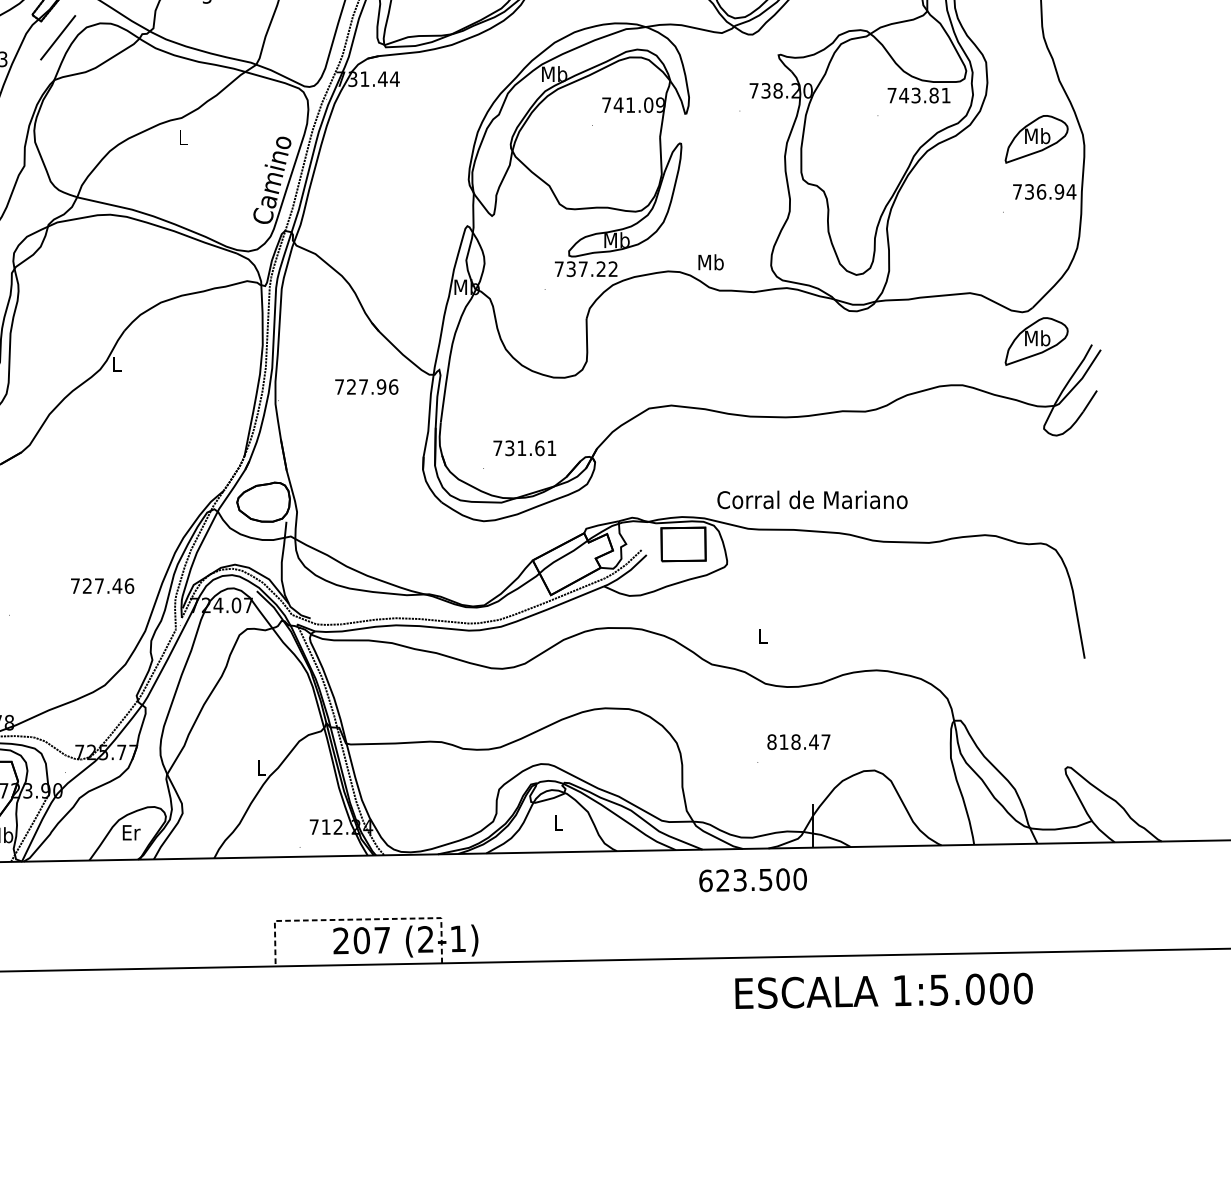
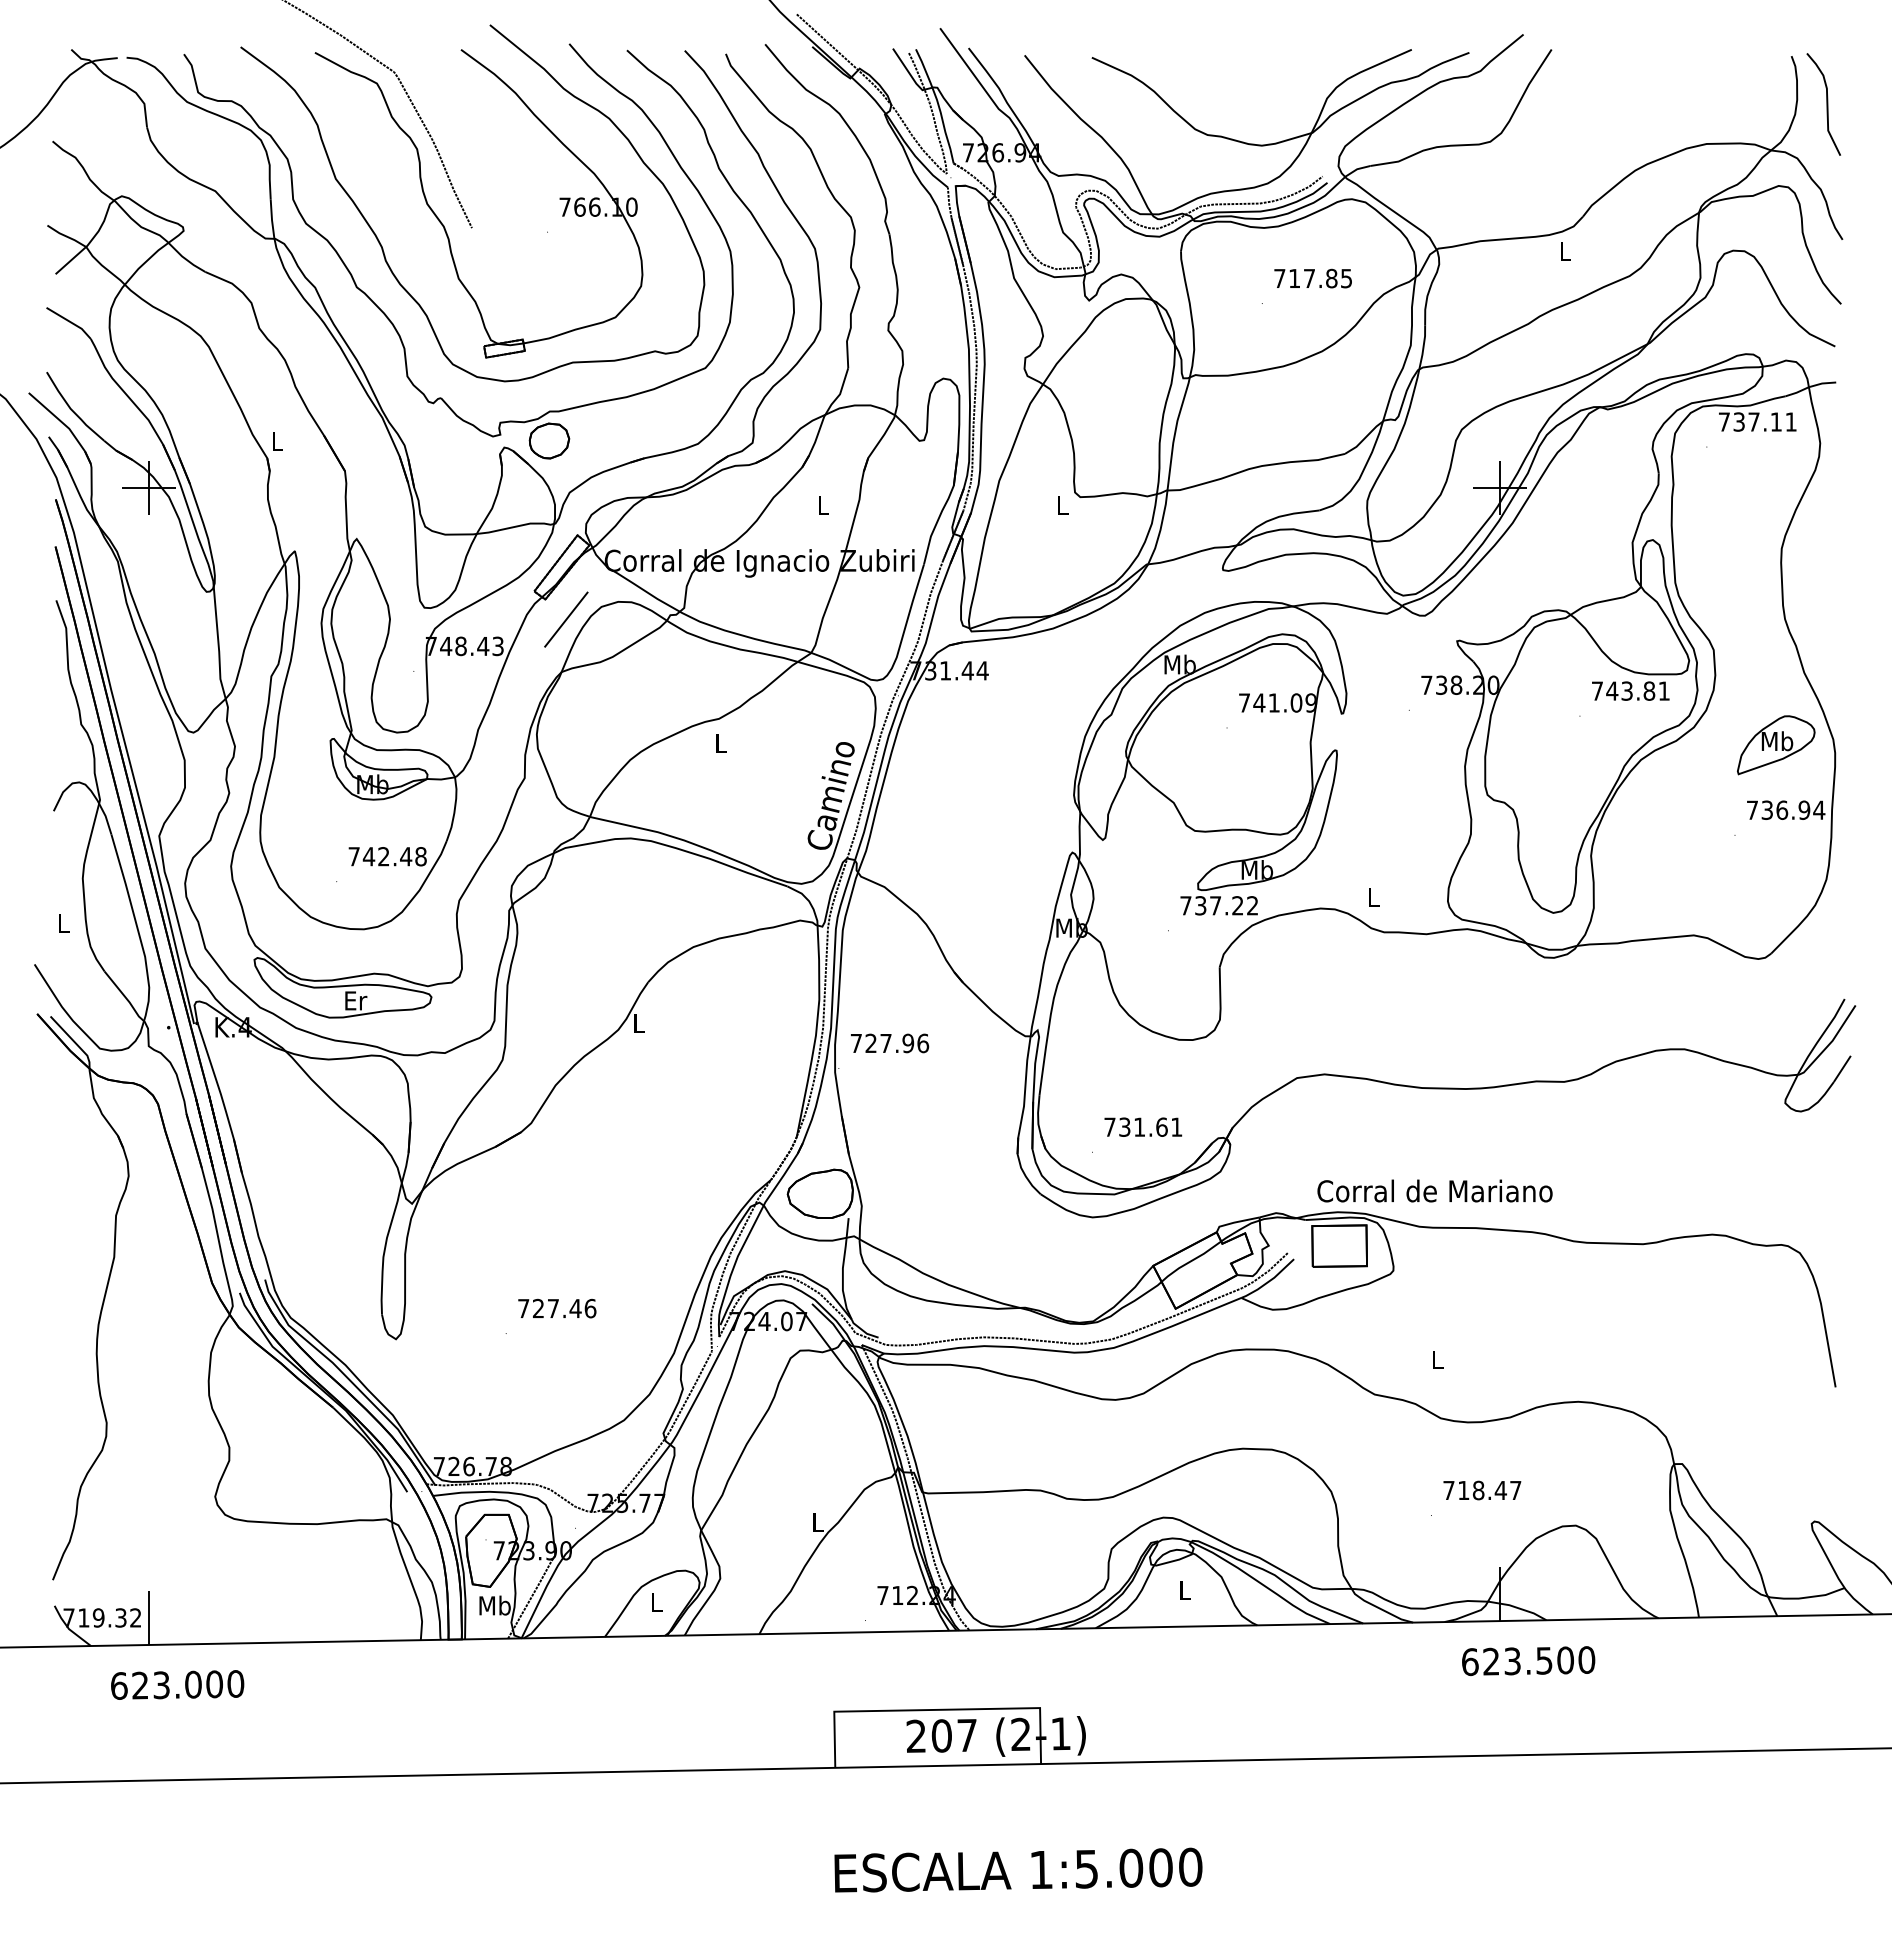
text: (710, 262) -> (1373, 897), Mb -> L
part: (1036, 341) -> (1776, 995), removed
text: (367, 387) -> (890, 1043), moved
text: (812, 499) -> (1434, 1190), moved
text: (102, 586) -> (557, 1308), moved
text: (771, 742) -> (1448, 1490), 818.47 -> 718.47
text: (131, 832) -> (657, 1602), Er -> L
text: (753, 880) -> (1528, 1661), moved
line: (357, 919) -> (936, 1709), dashed -> solid
text: (884, 990) -> (1018, 1869), moved

